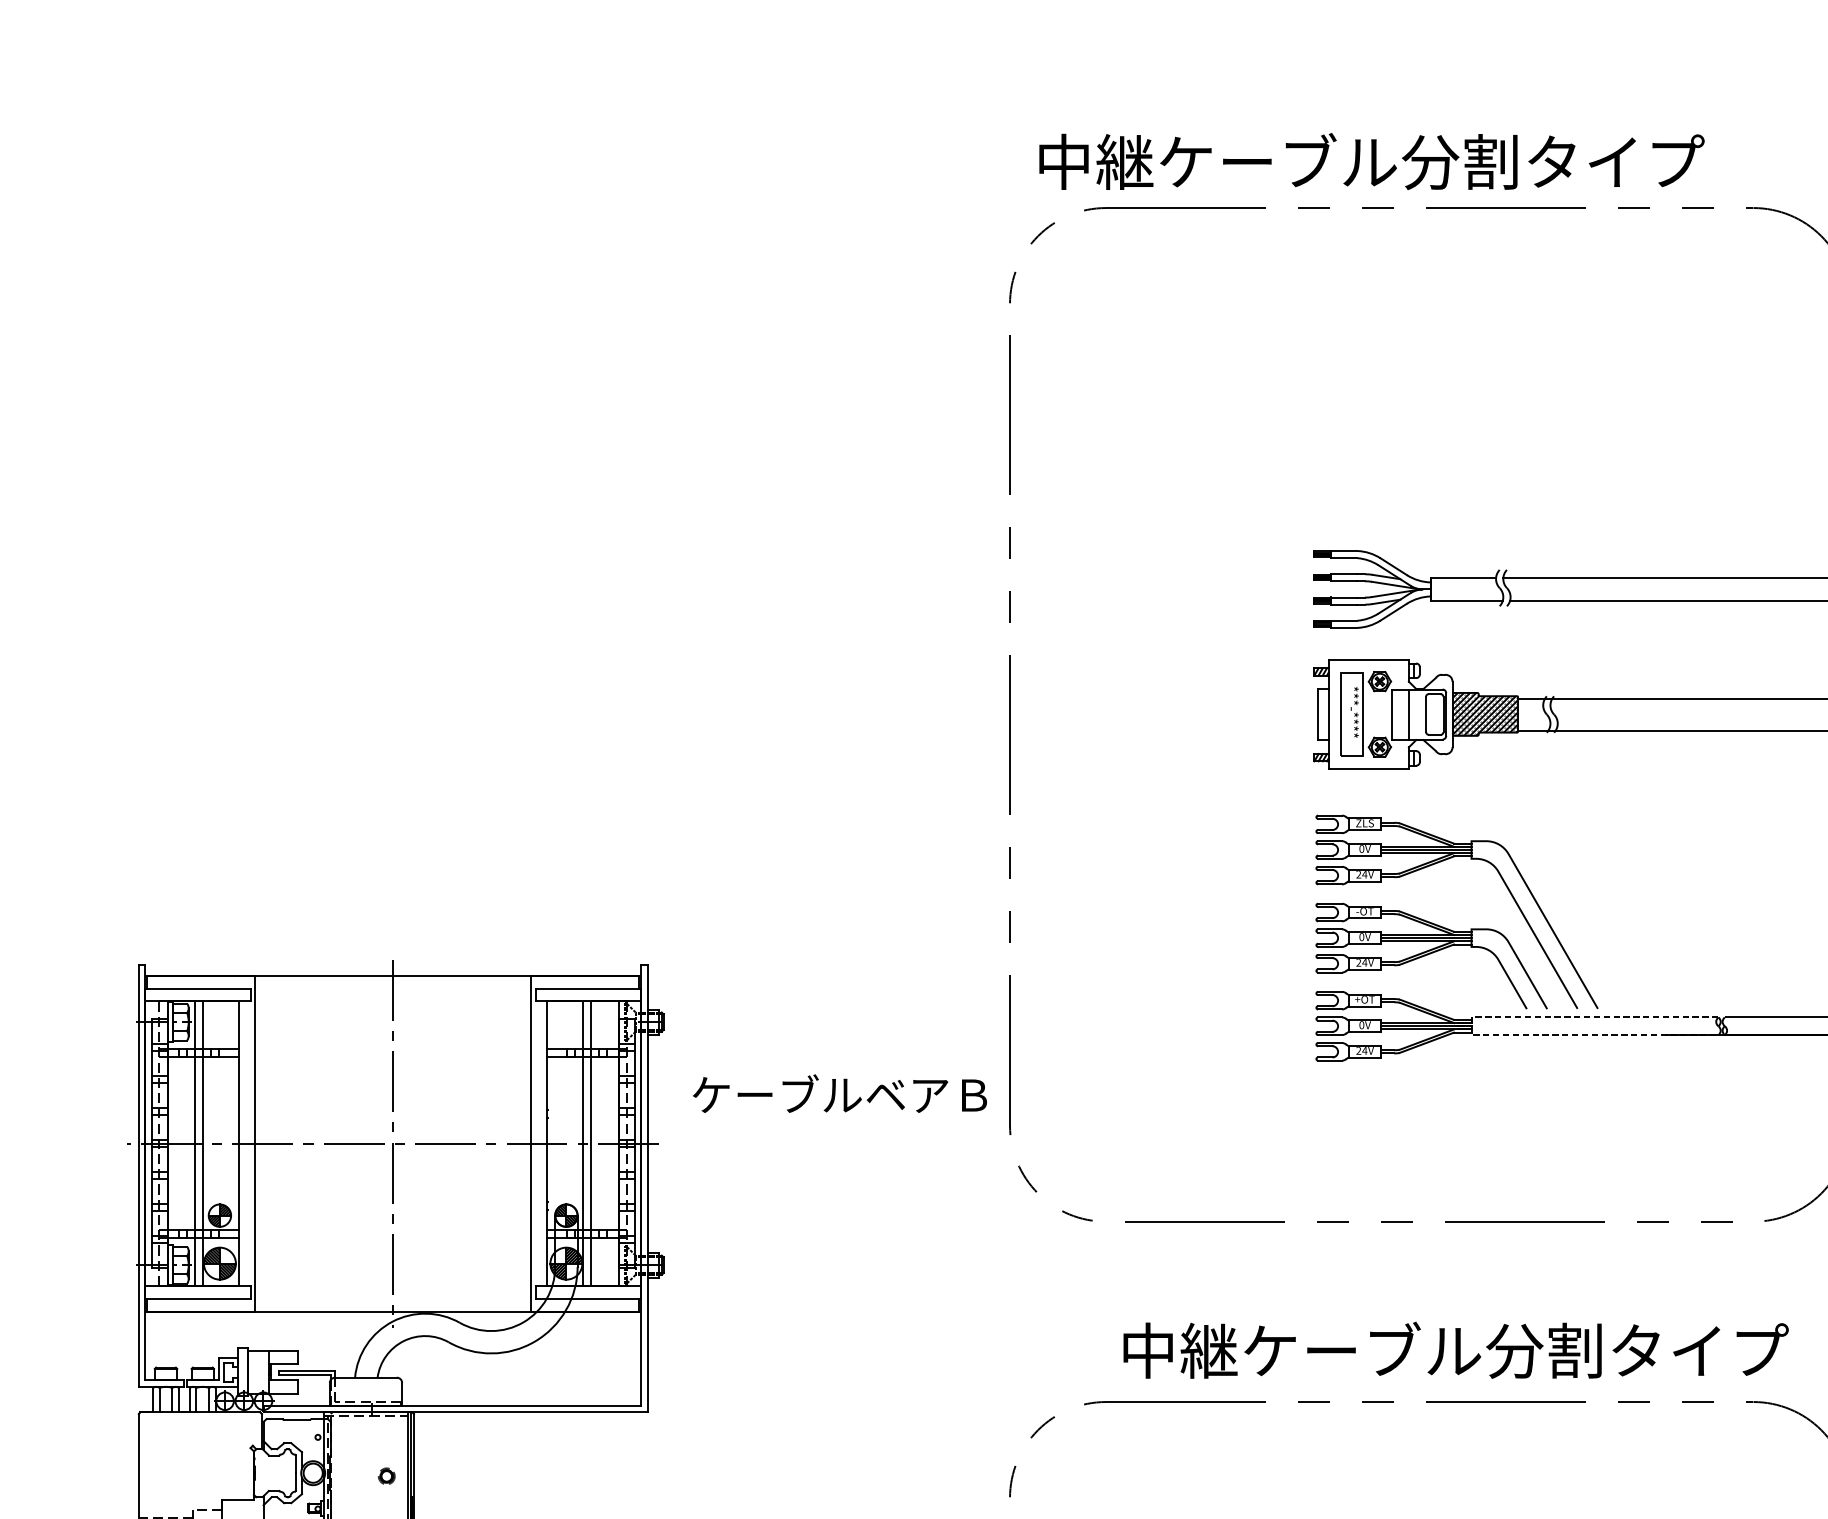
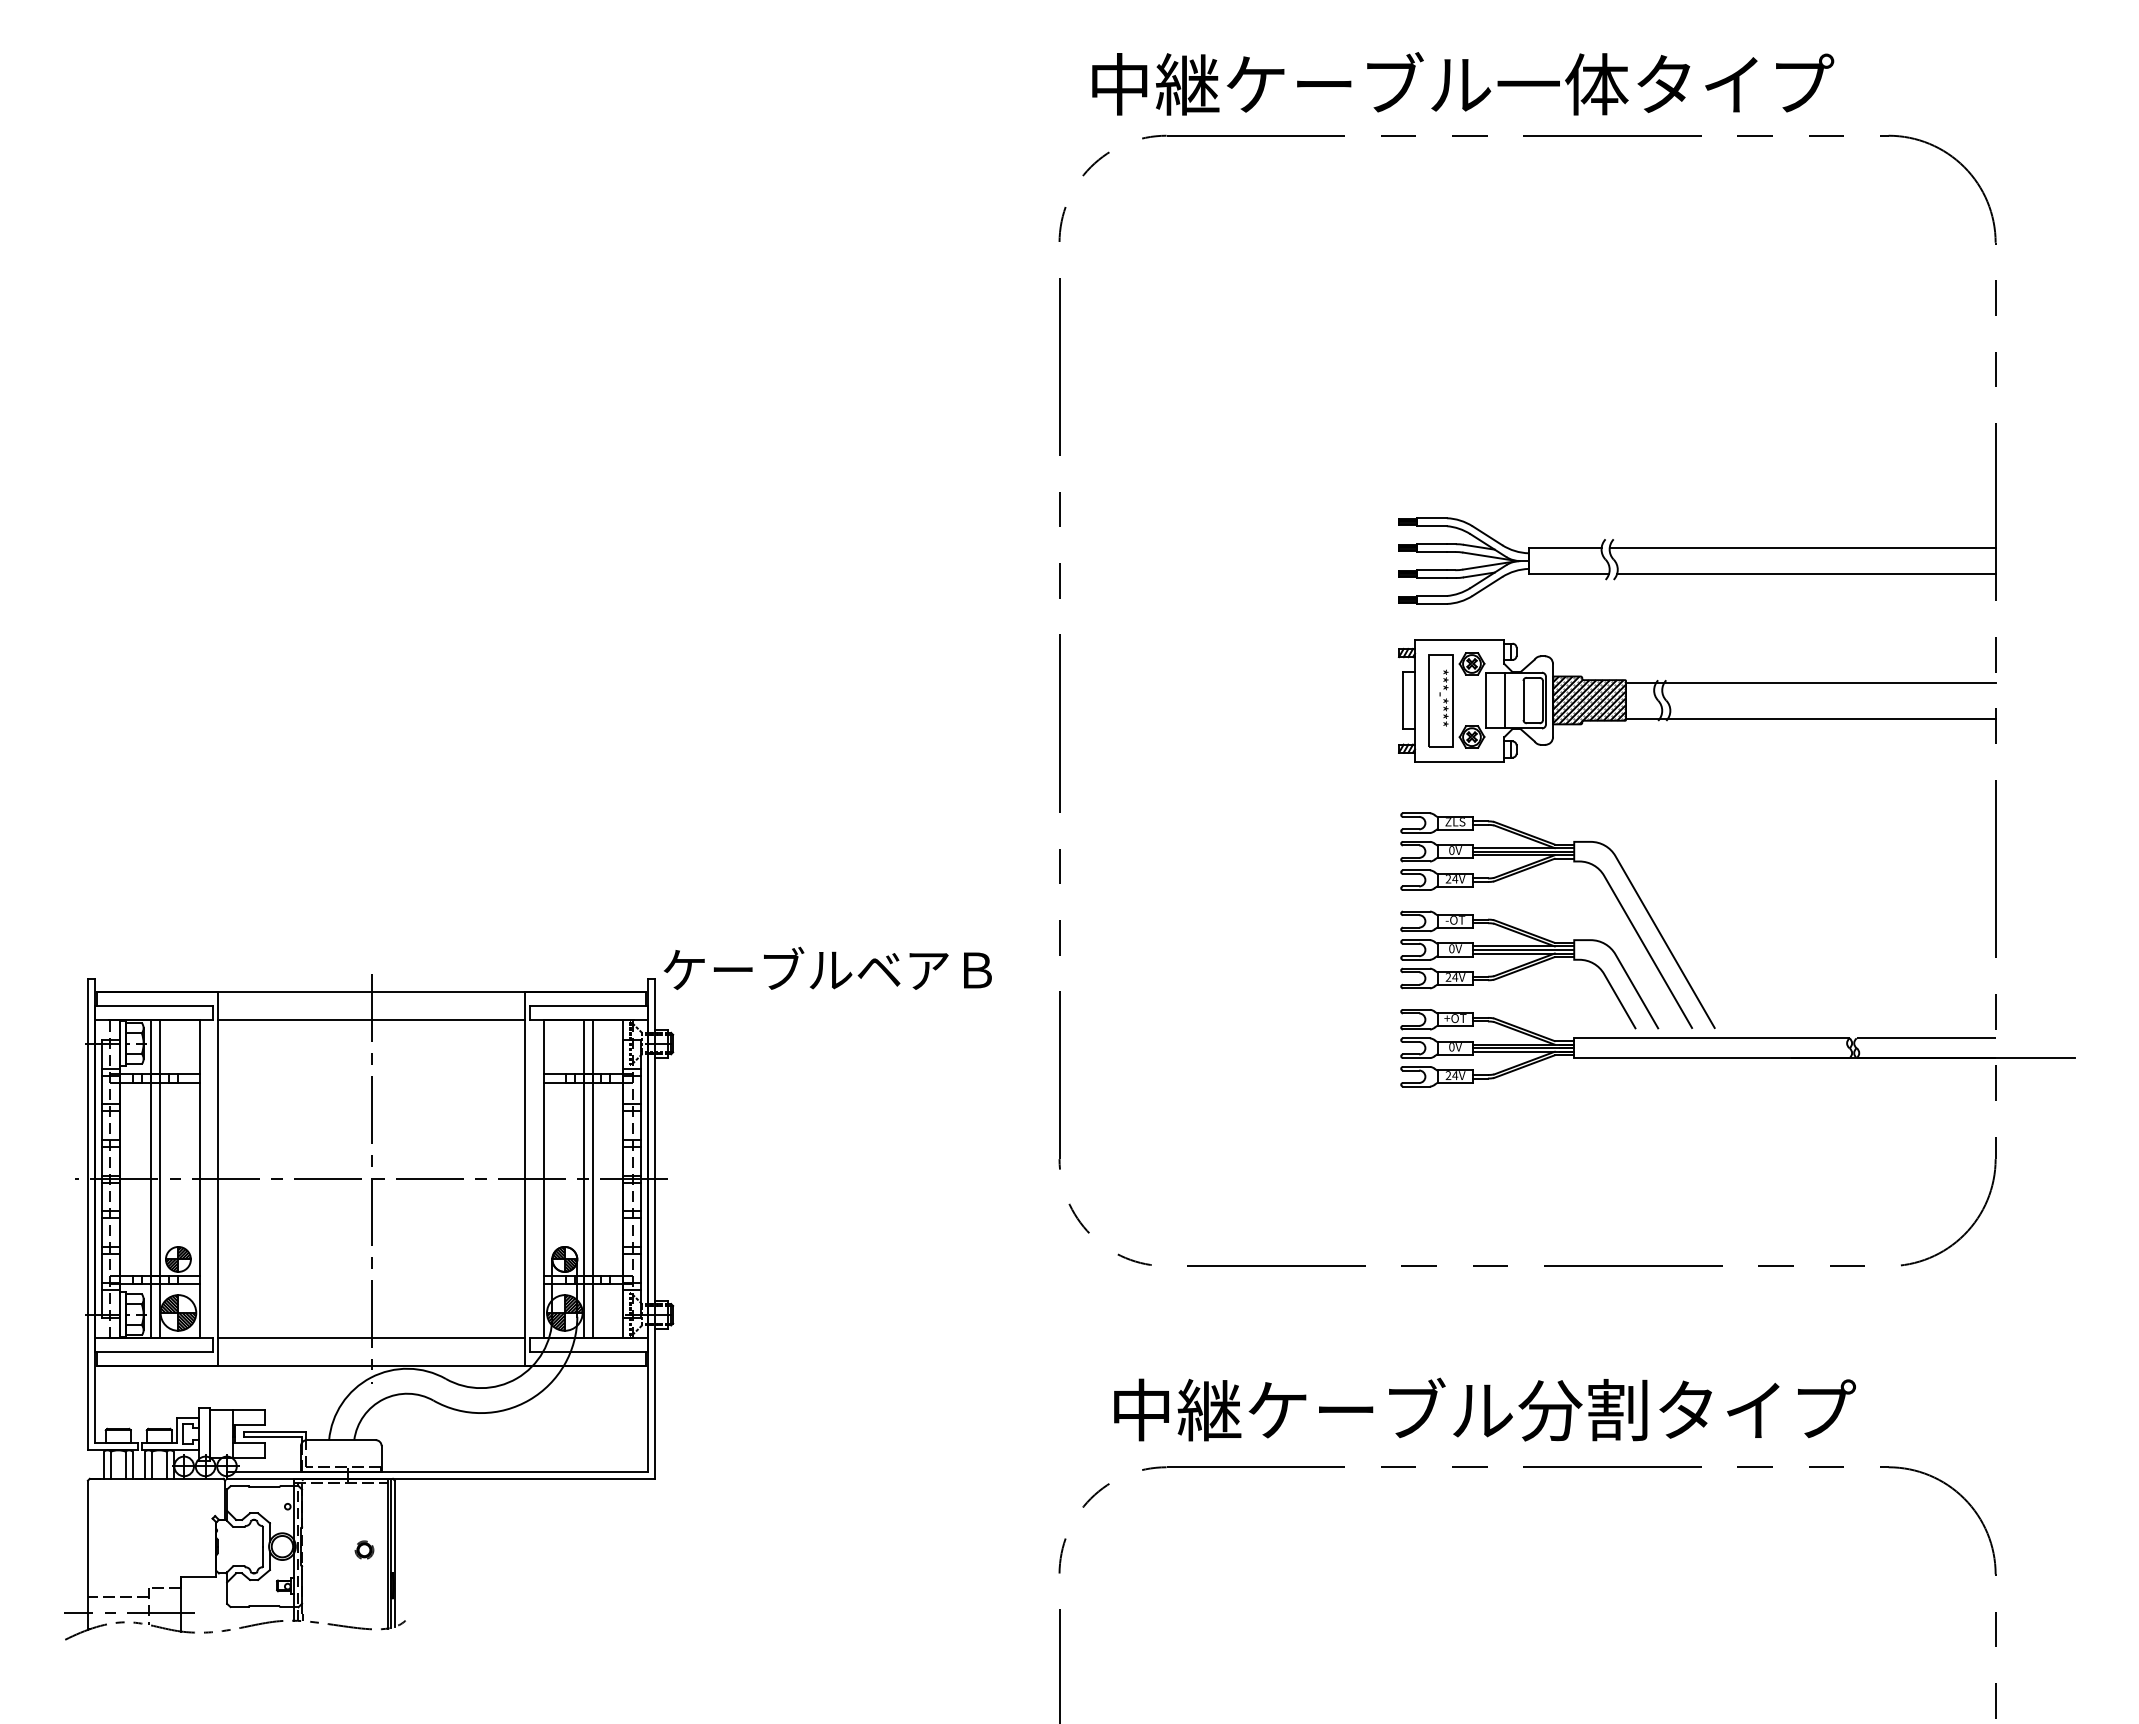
text: (1461, 162) -> (1562, 84), 中継ケーブル分割タイプ -> 中継ケーブル一体タイプ
line: (393, 1001) -> (371, 1020), added
line: (1471, 1026) -> (1574, 1048), dashed -> solid
text: (839, 1092) -> (827, 967), moved
line: (393, 1285) -> (371, 1337), added
text: (1455, 1350) -> (1484, 1409), moved

